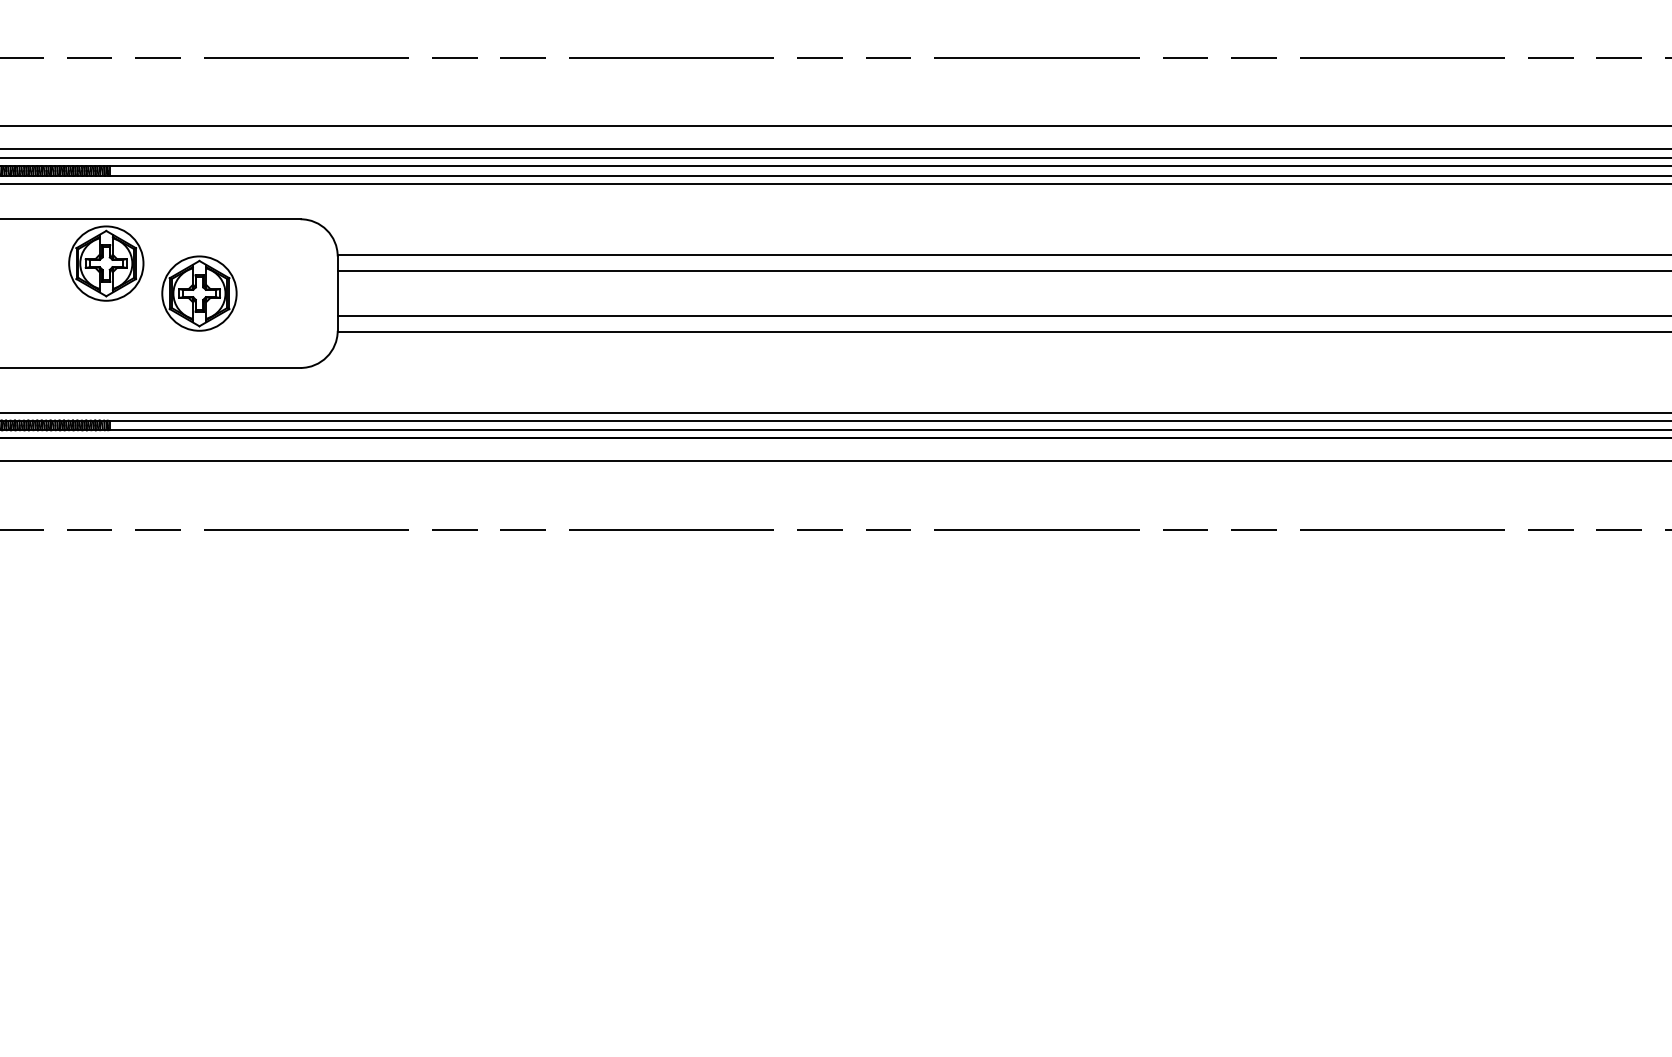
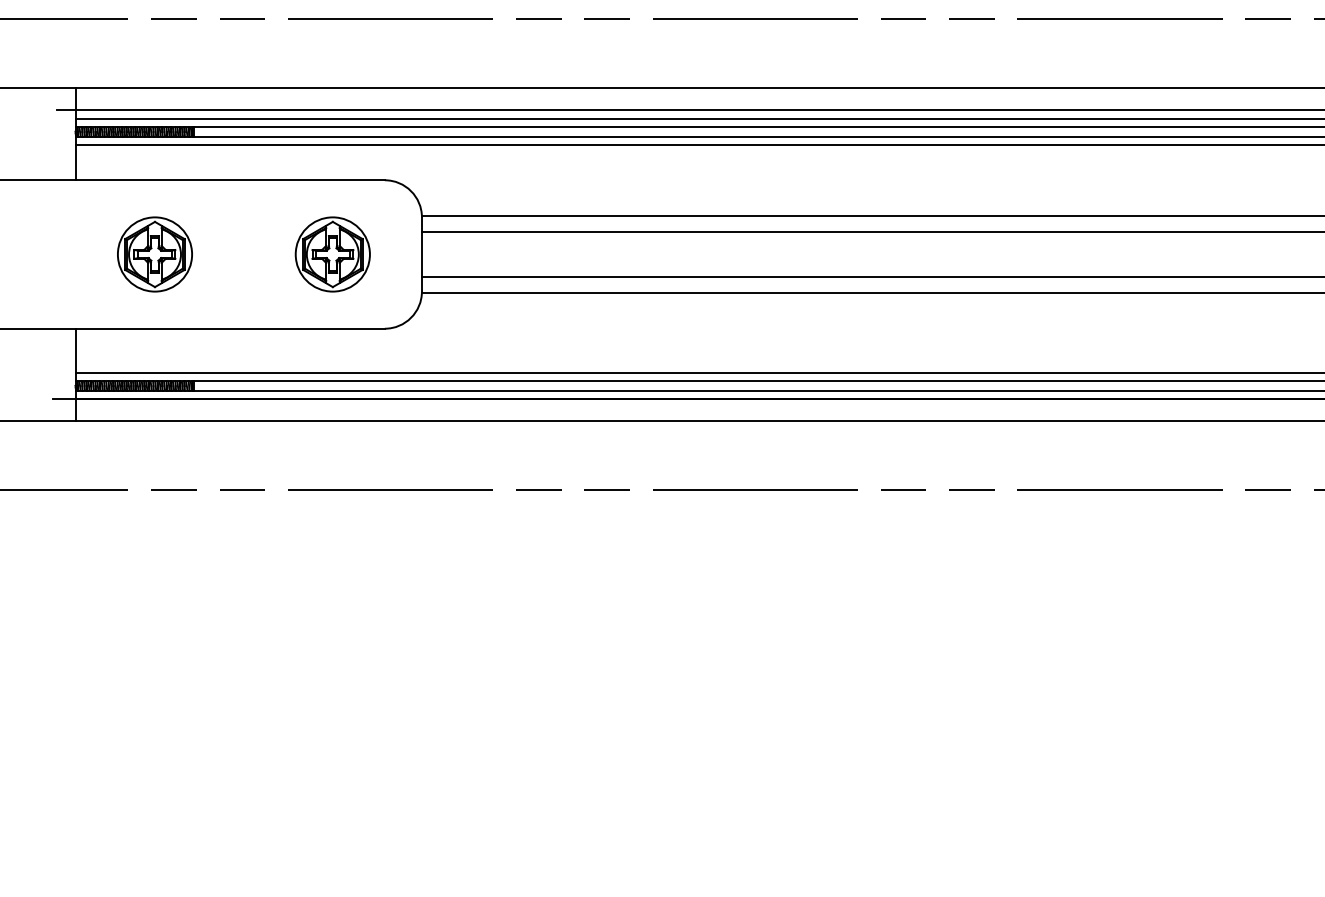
part: (106, 263) -> (155, 254), moved
part: (199, 293) -> (332, 254), moved

